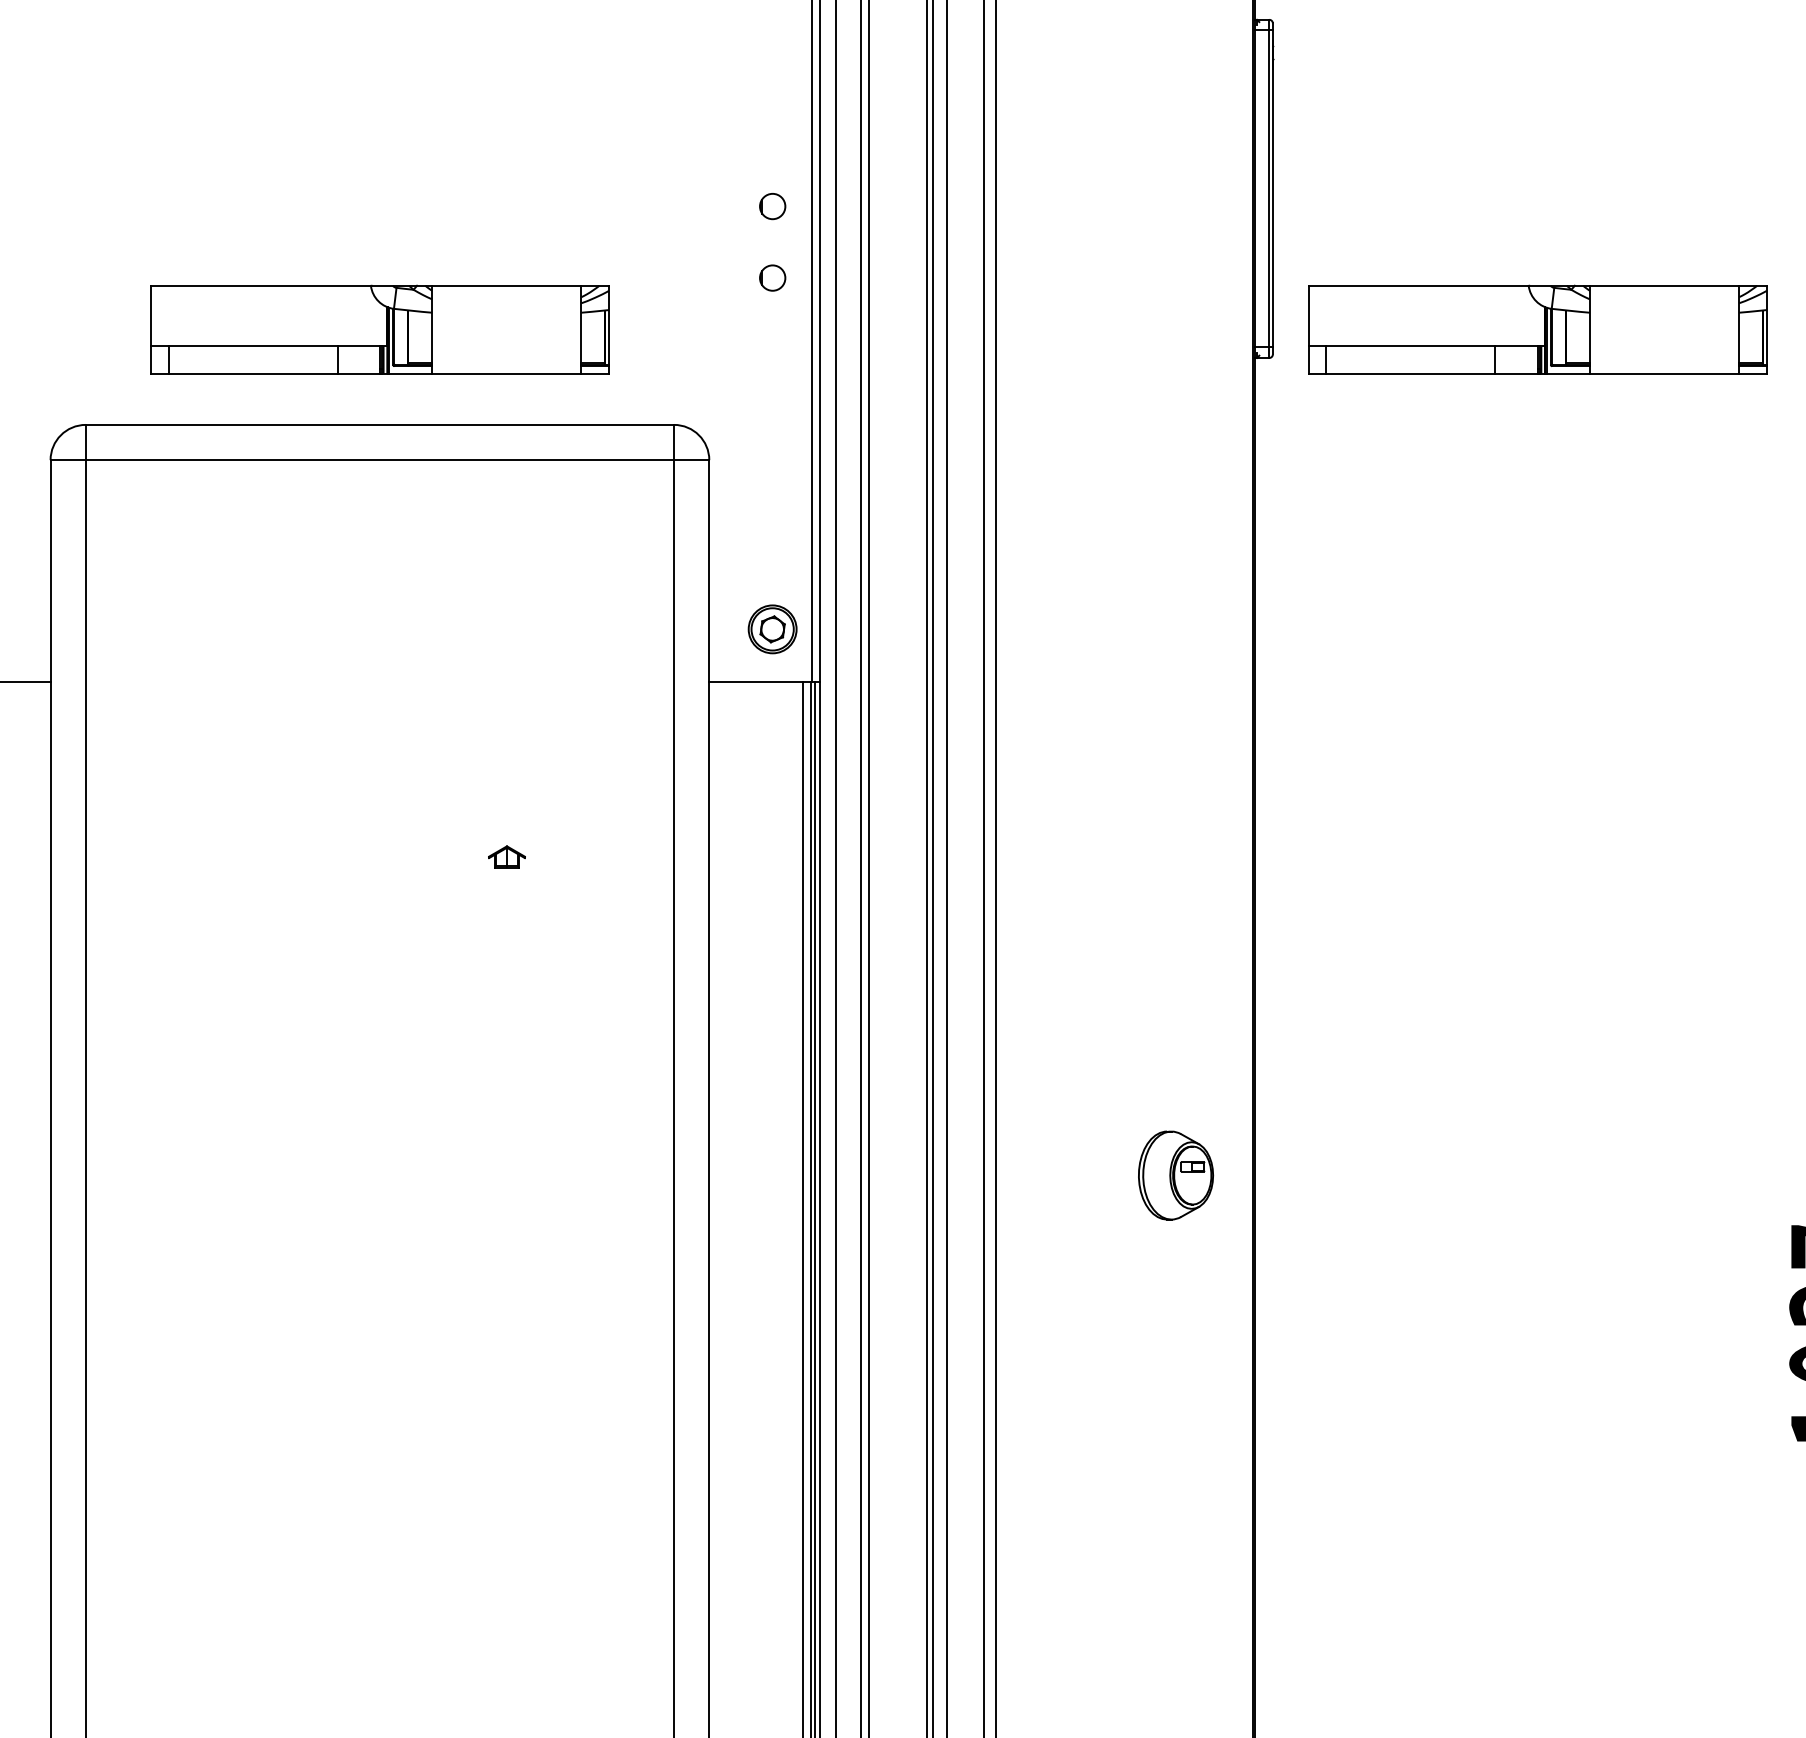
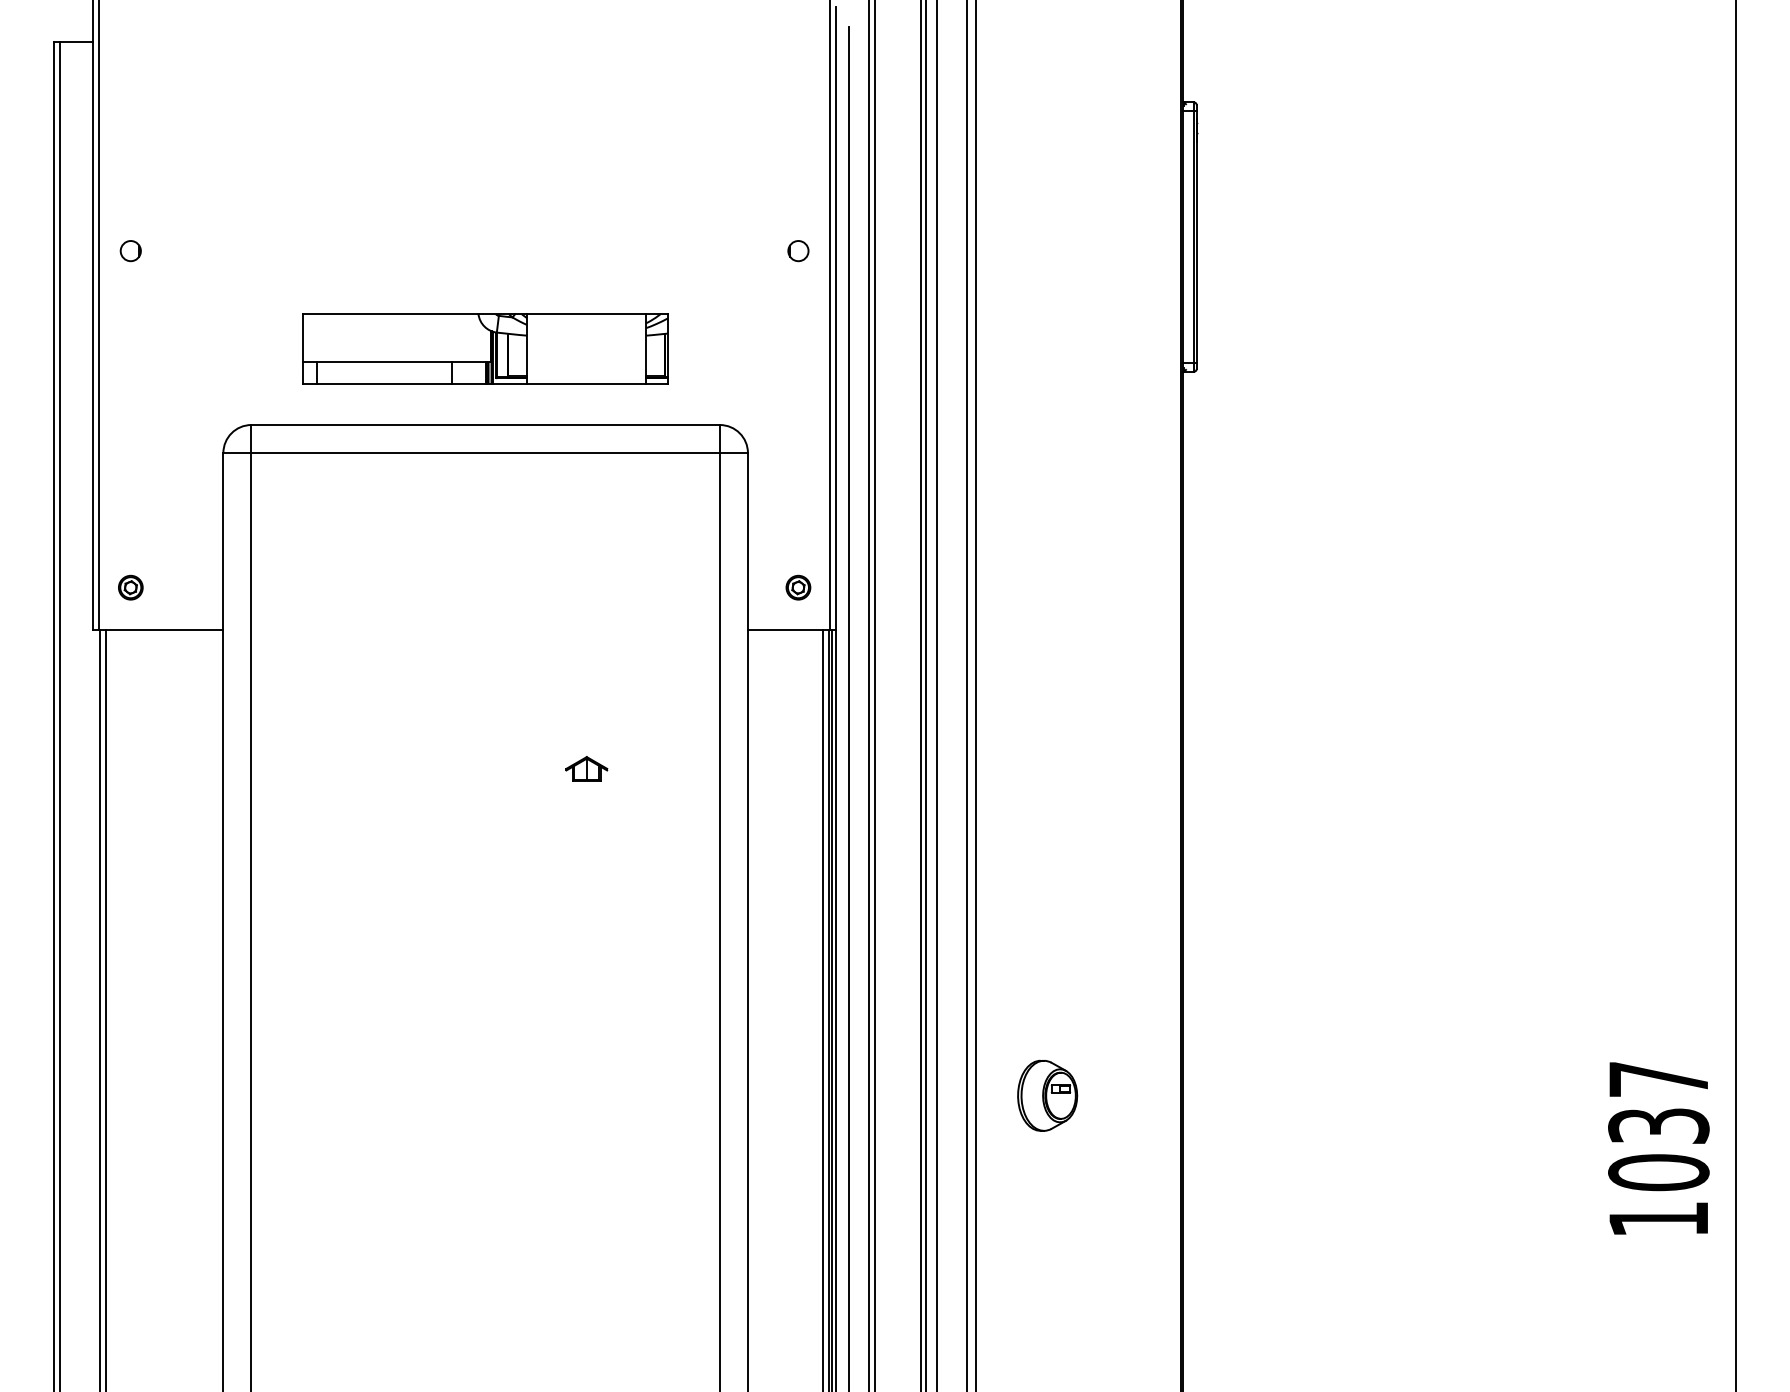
circle: (772, 278) -> (798, 308), removed
part: (1537, 328) -> (1407, 348), removed
part: (772, 628) -> (798, 587), size x0.62
part: (506, 856) -> (586, 768), size x1.43
part: (1175, 1175) -> (1047, 1095), moved

